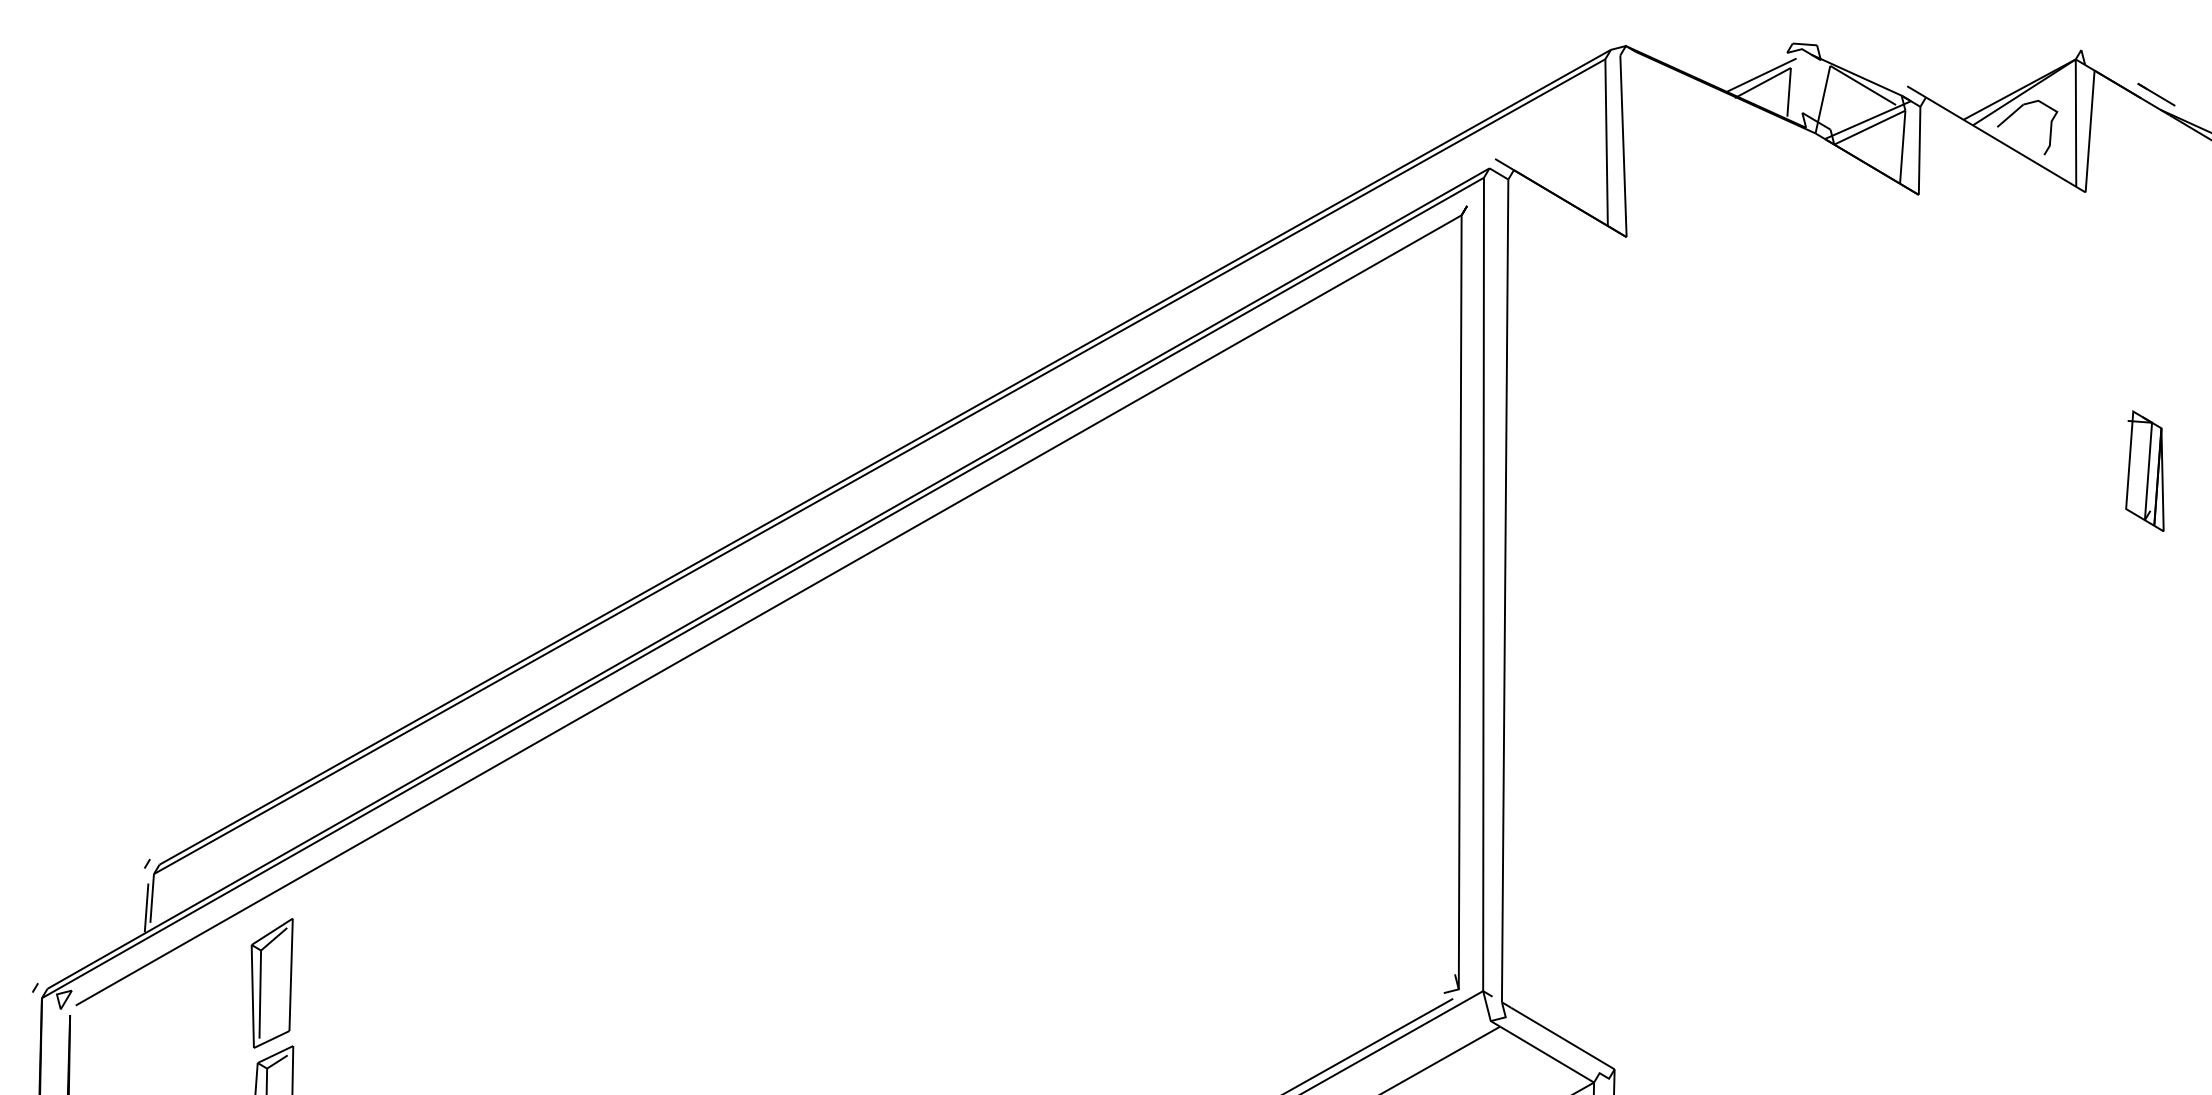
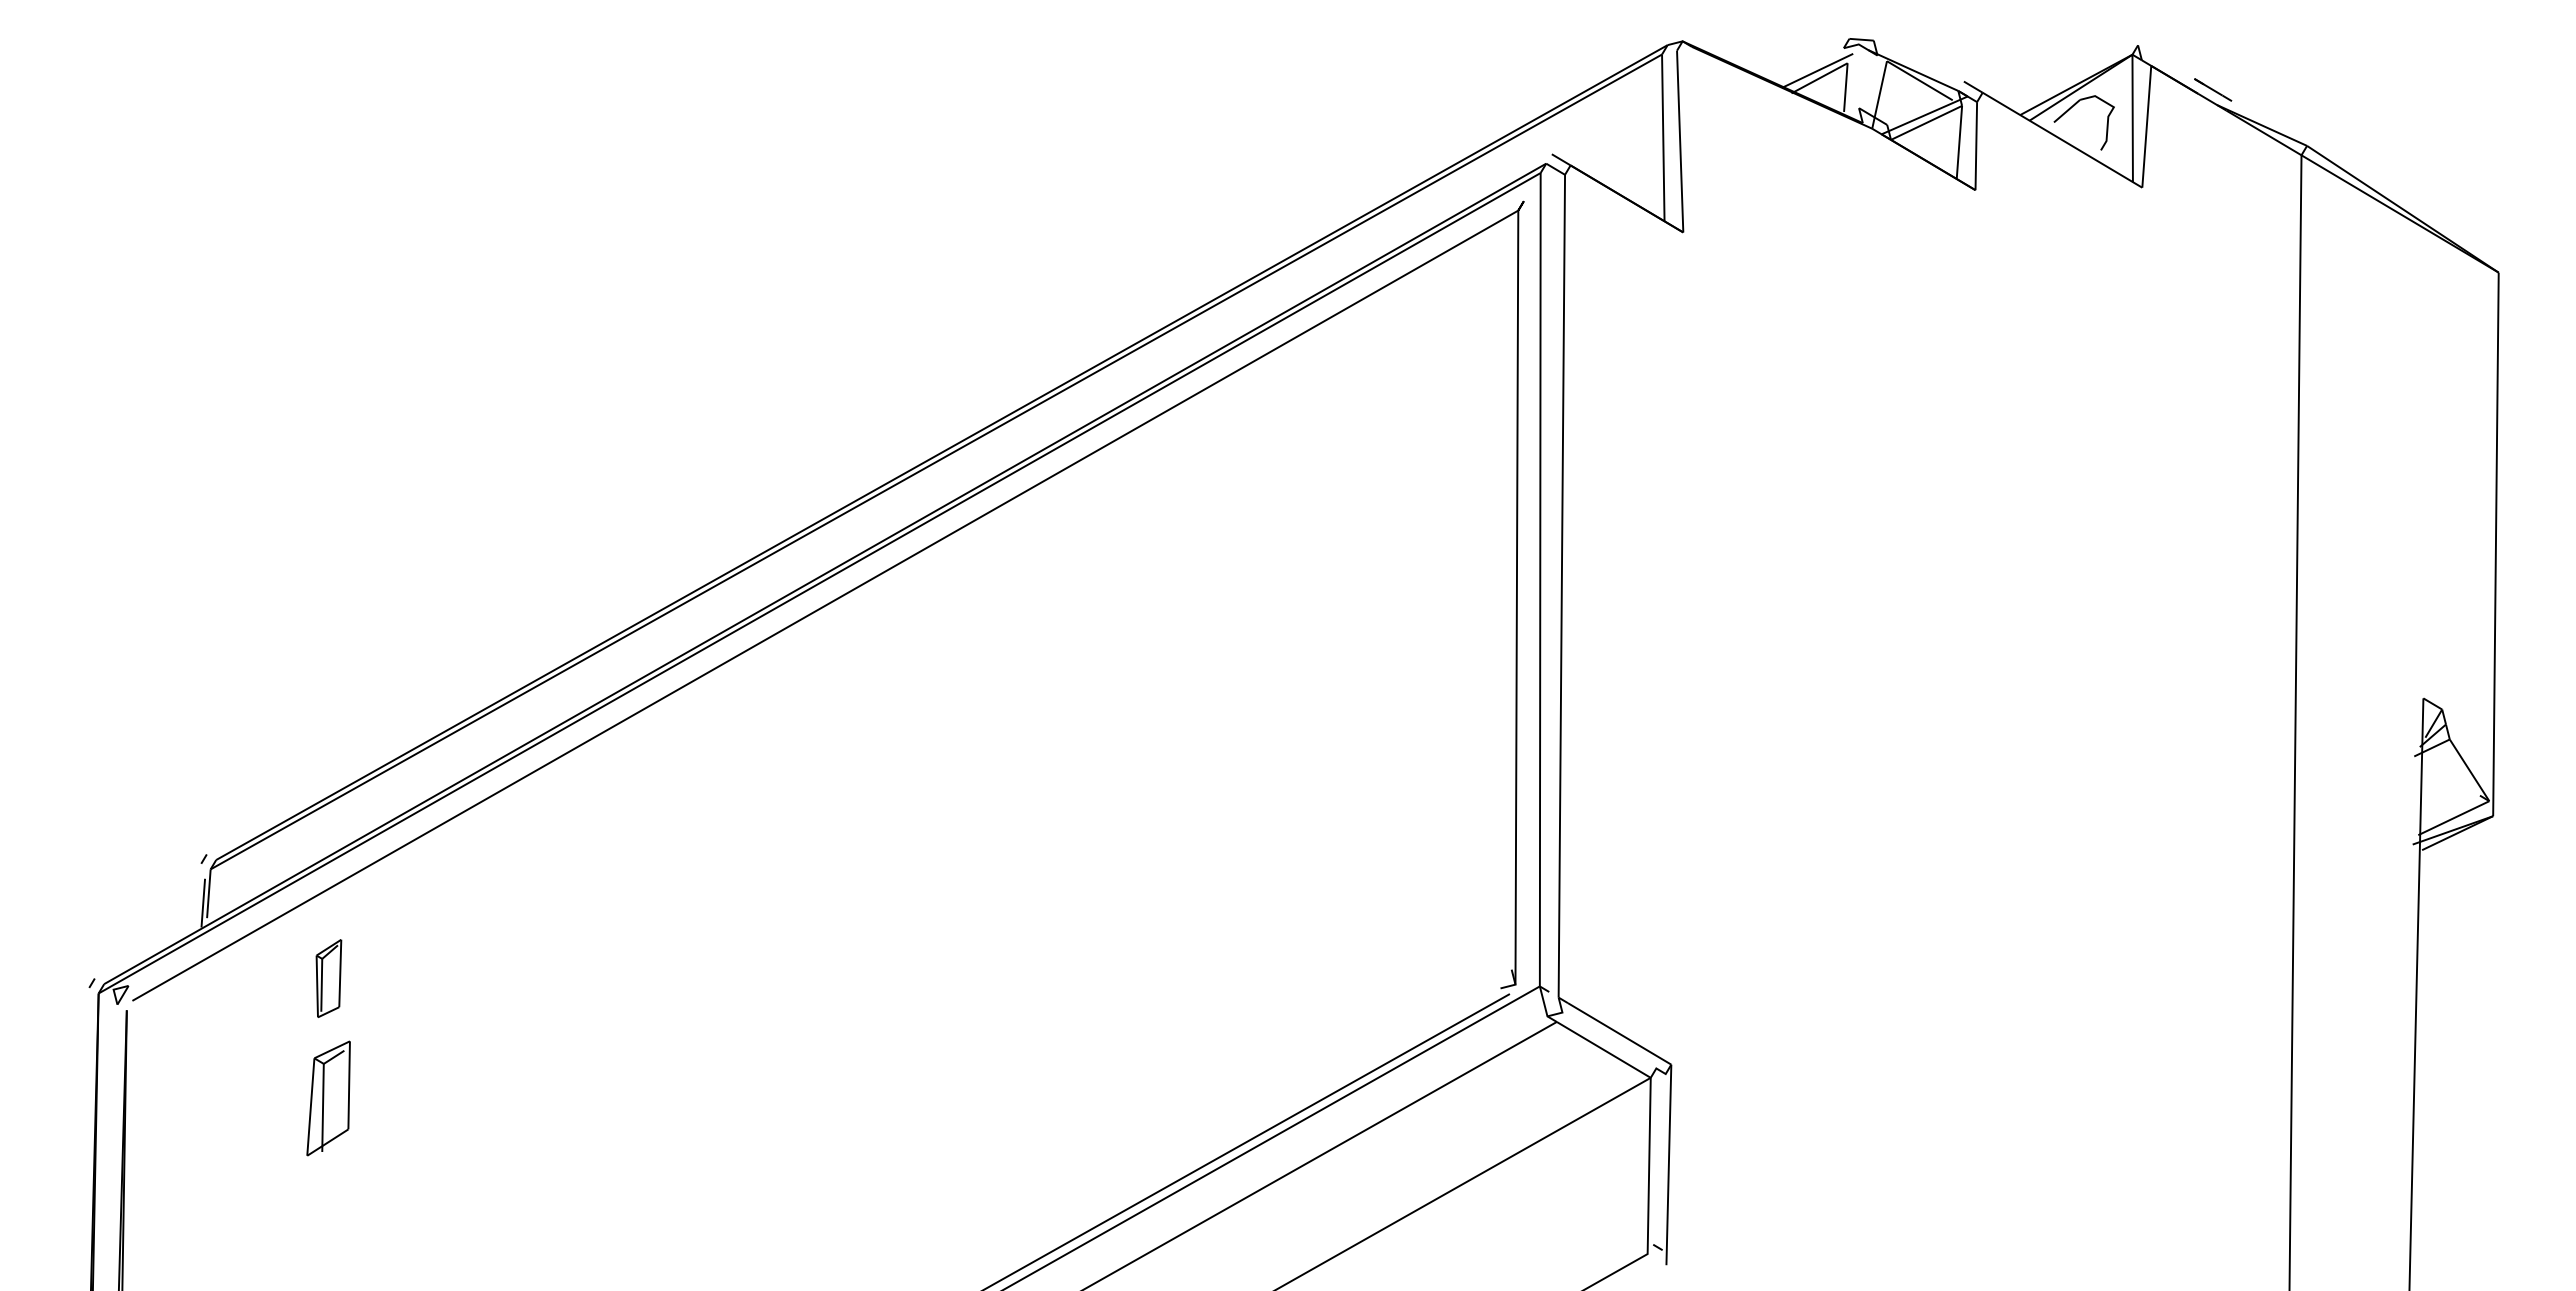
part: (2144, 471) -> (2201, 466), removed
part: (271, 983) -> (328, 978), size x0.6

